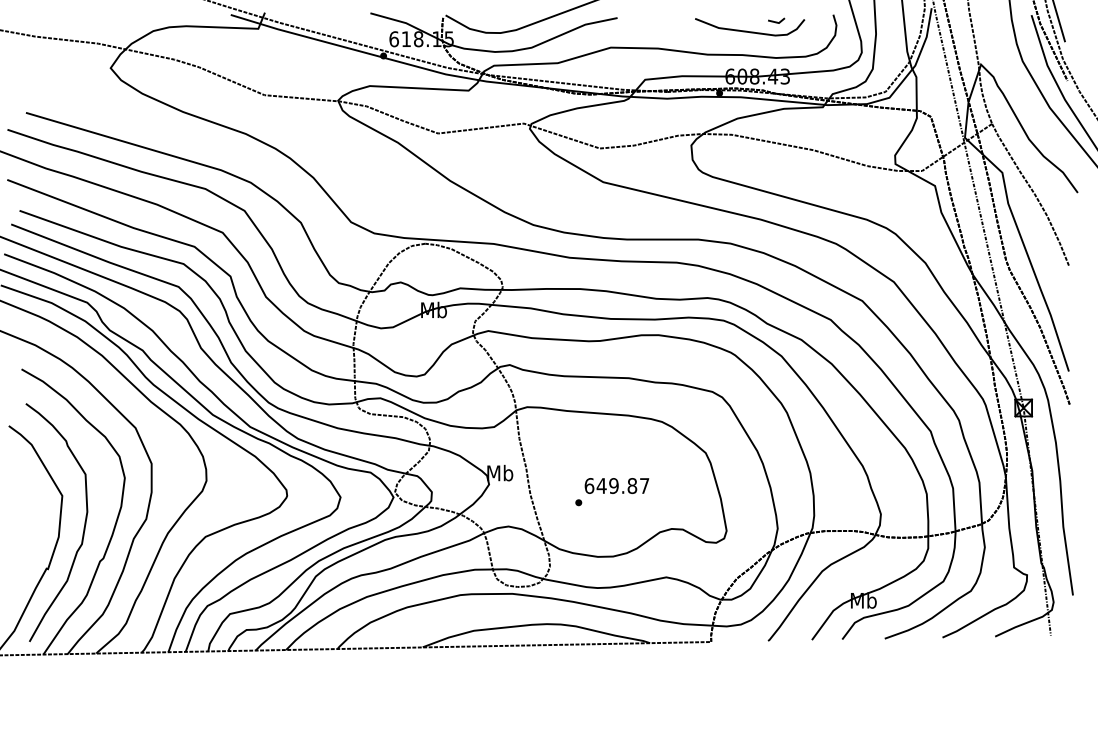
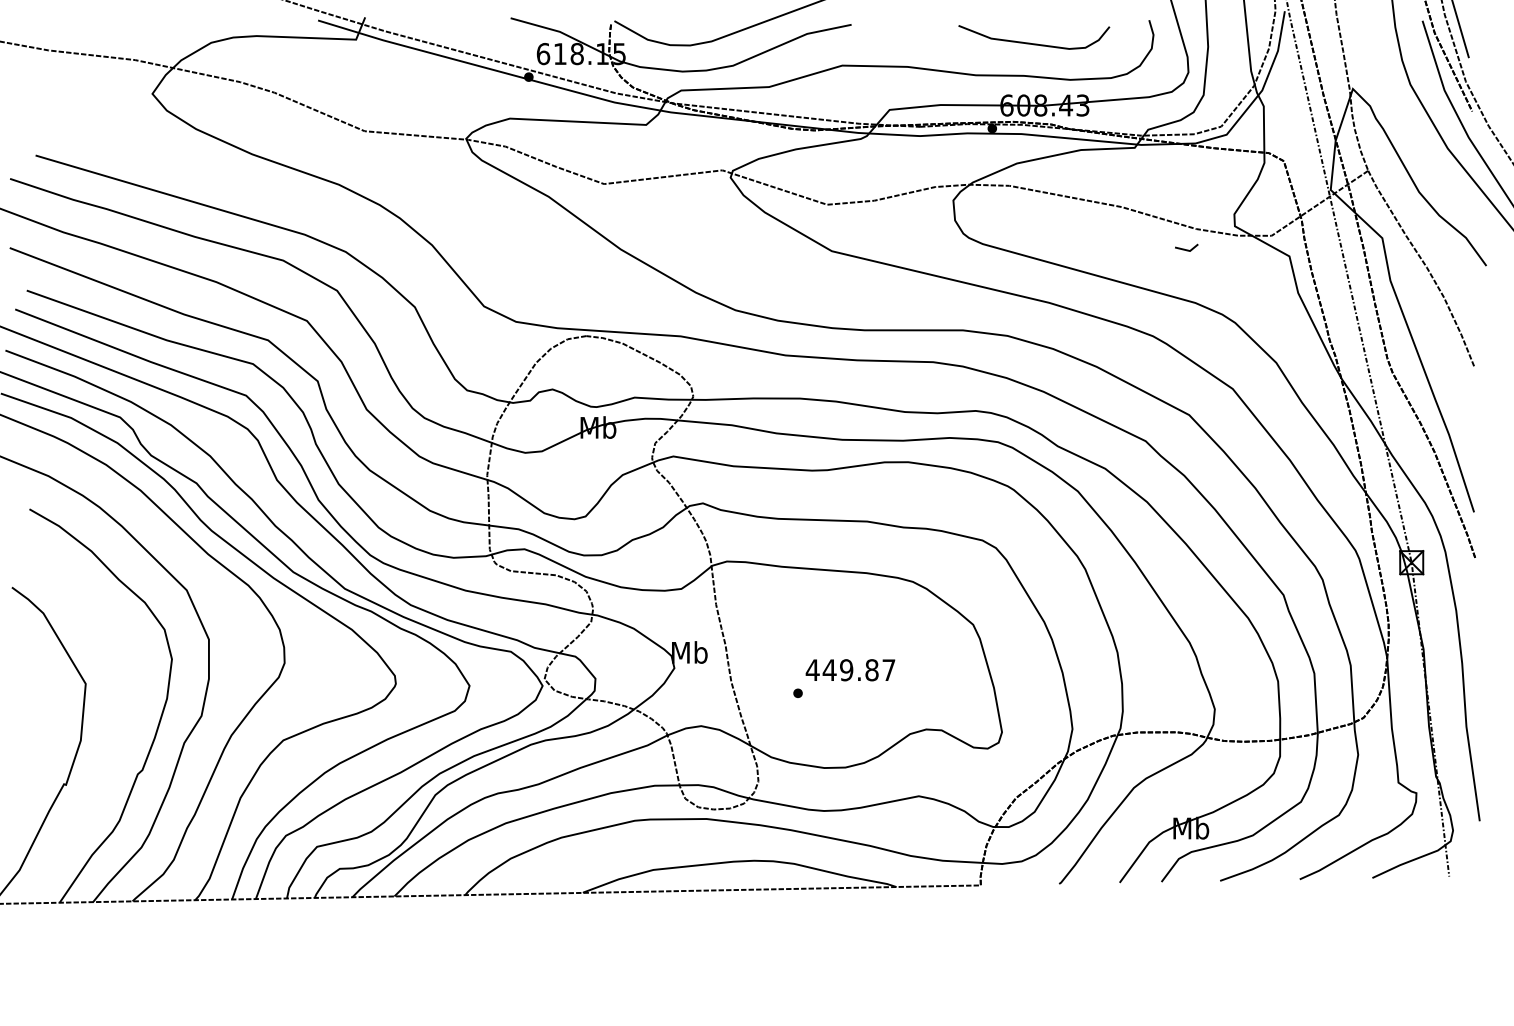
line: (776, 21) -> (1186, 248), moved
text: (589, 485) -> (812, 669), 649.87 -> 449.87
curve: (83, 527) -> (114, 727), removed

